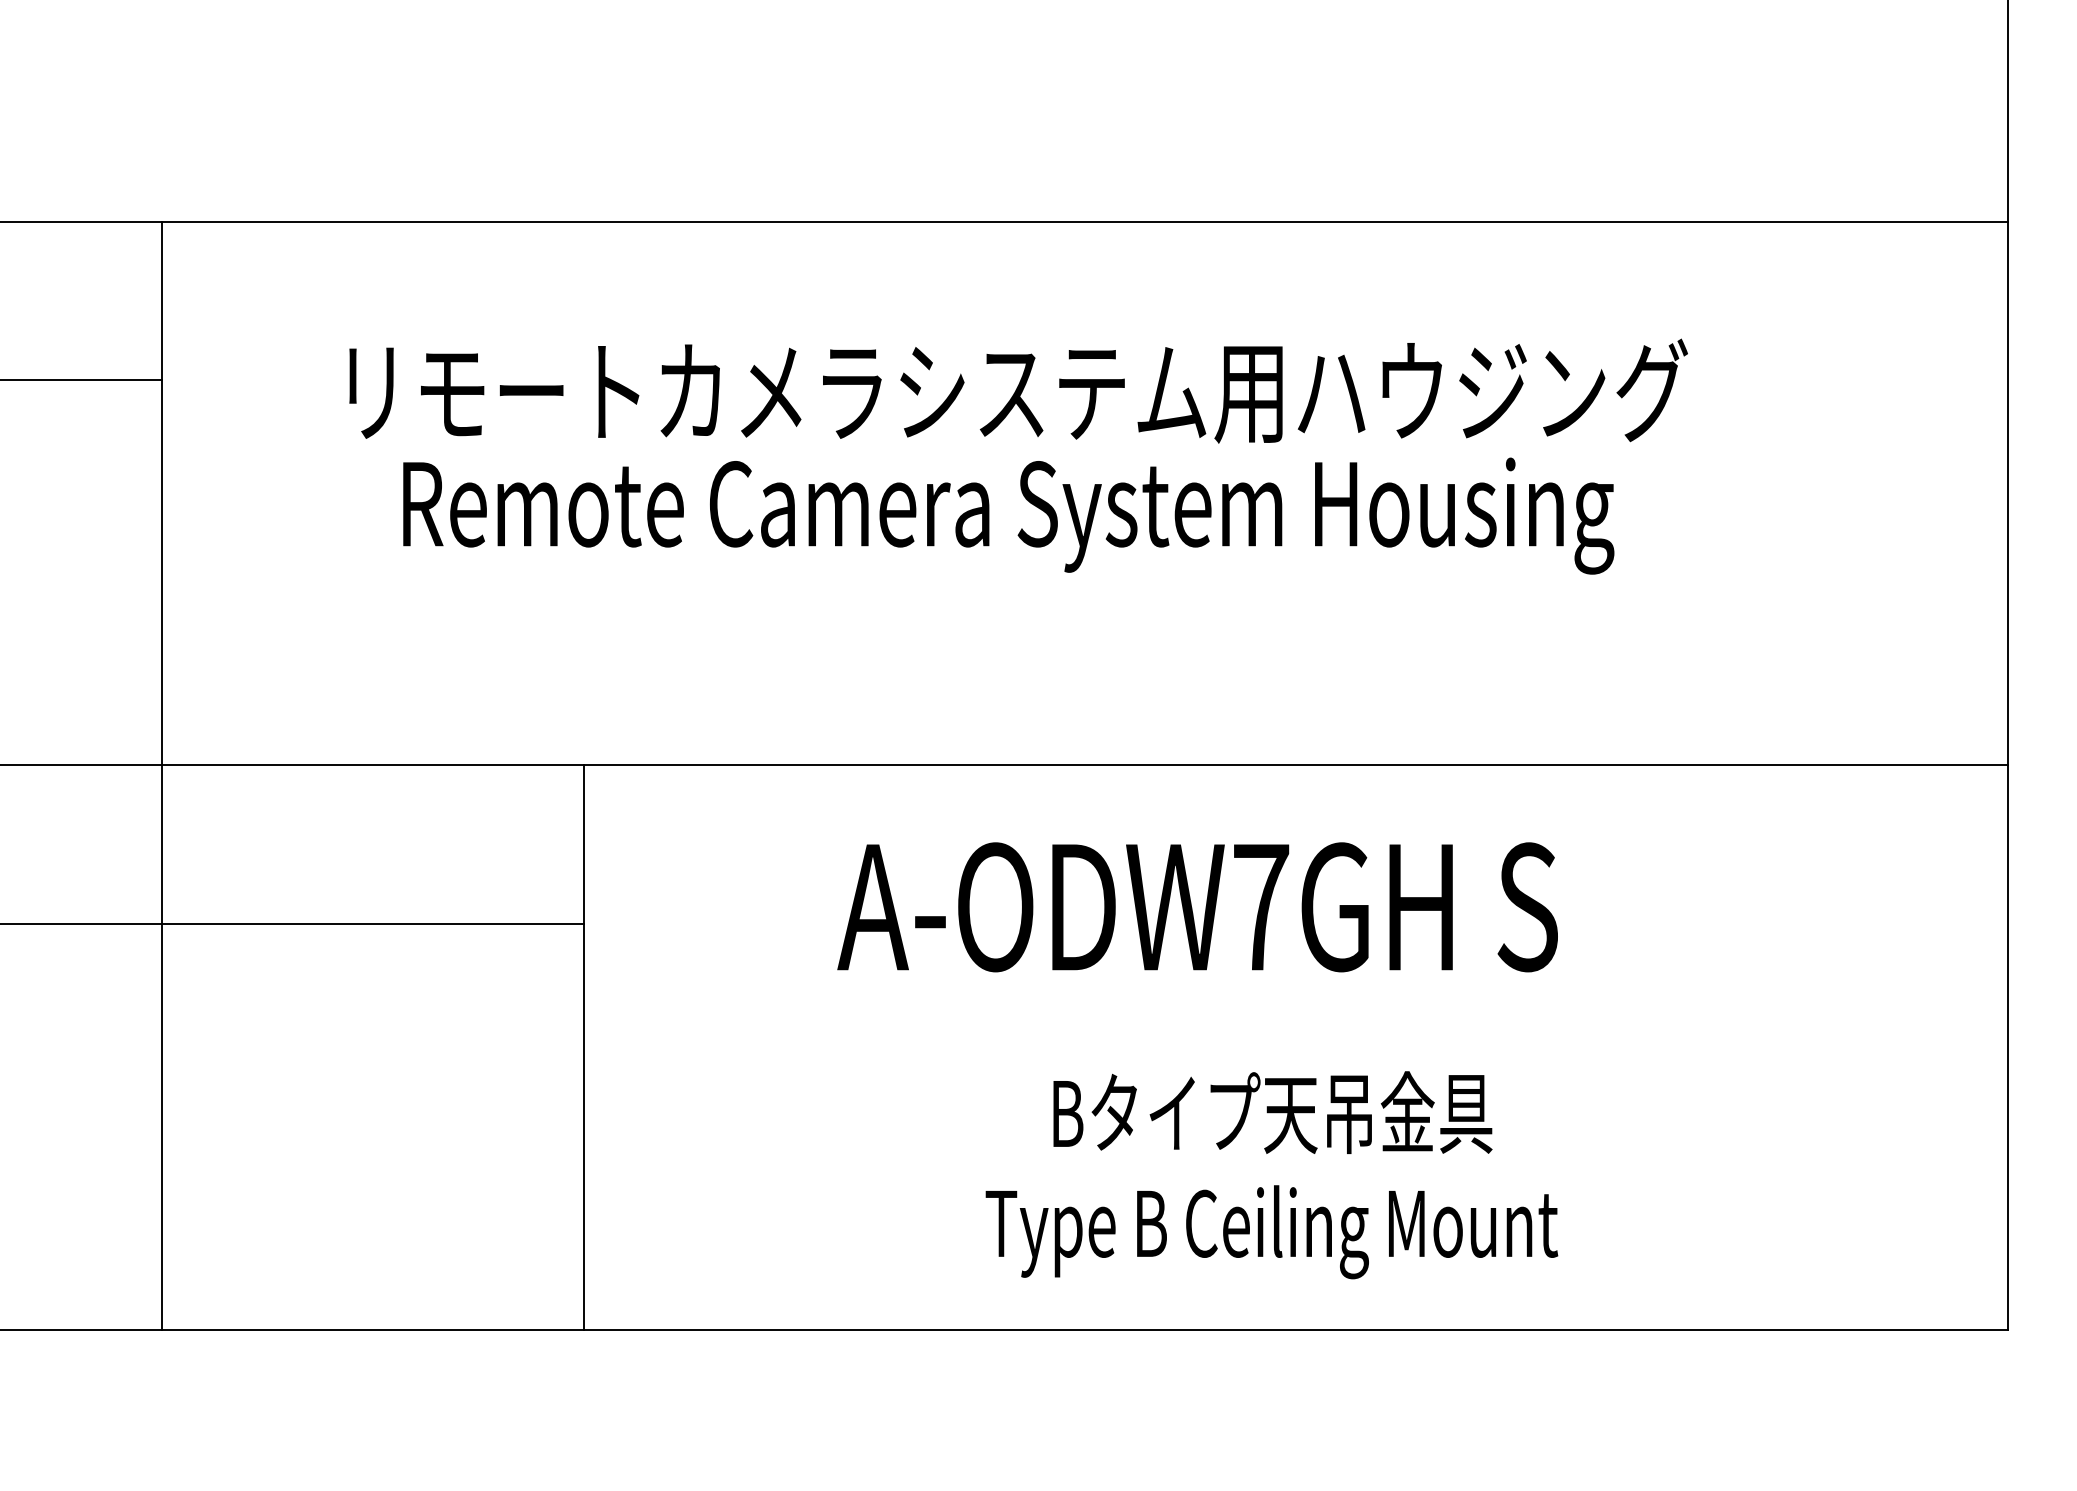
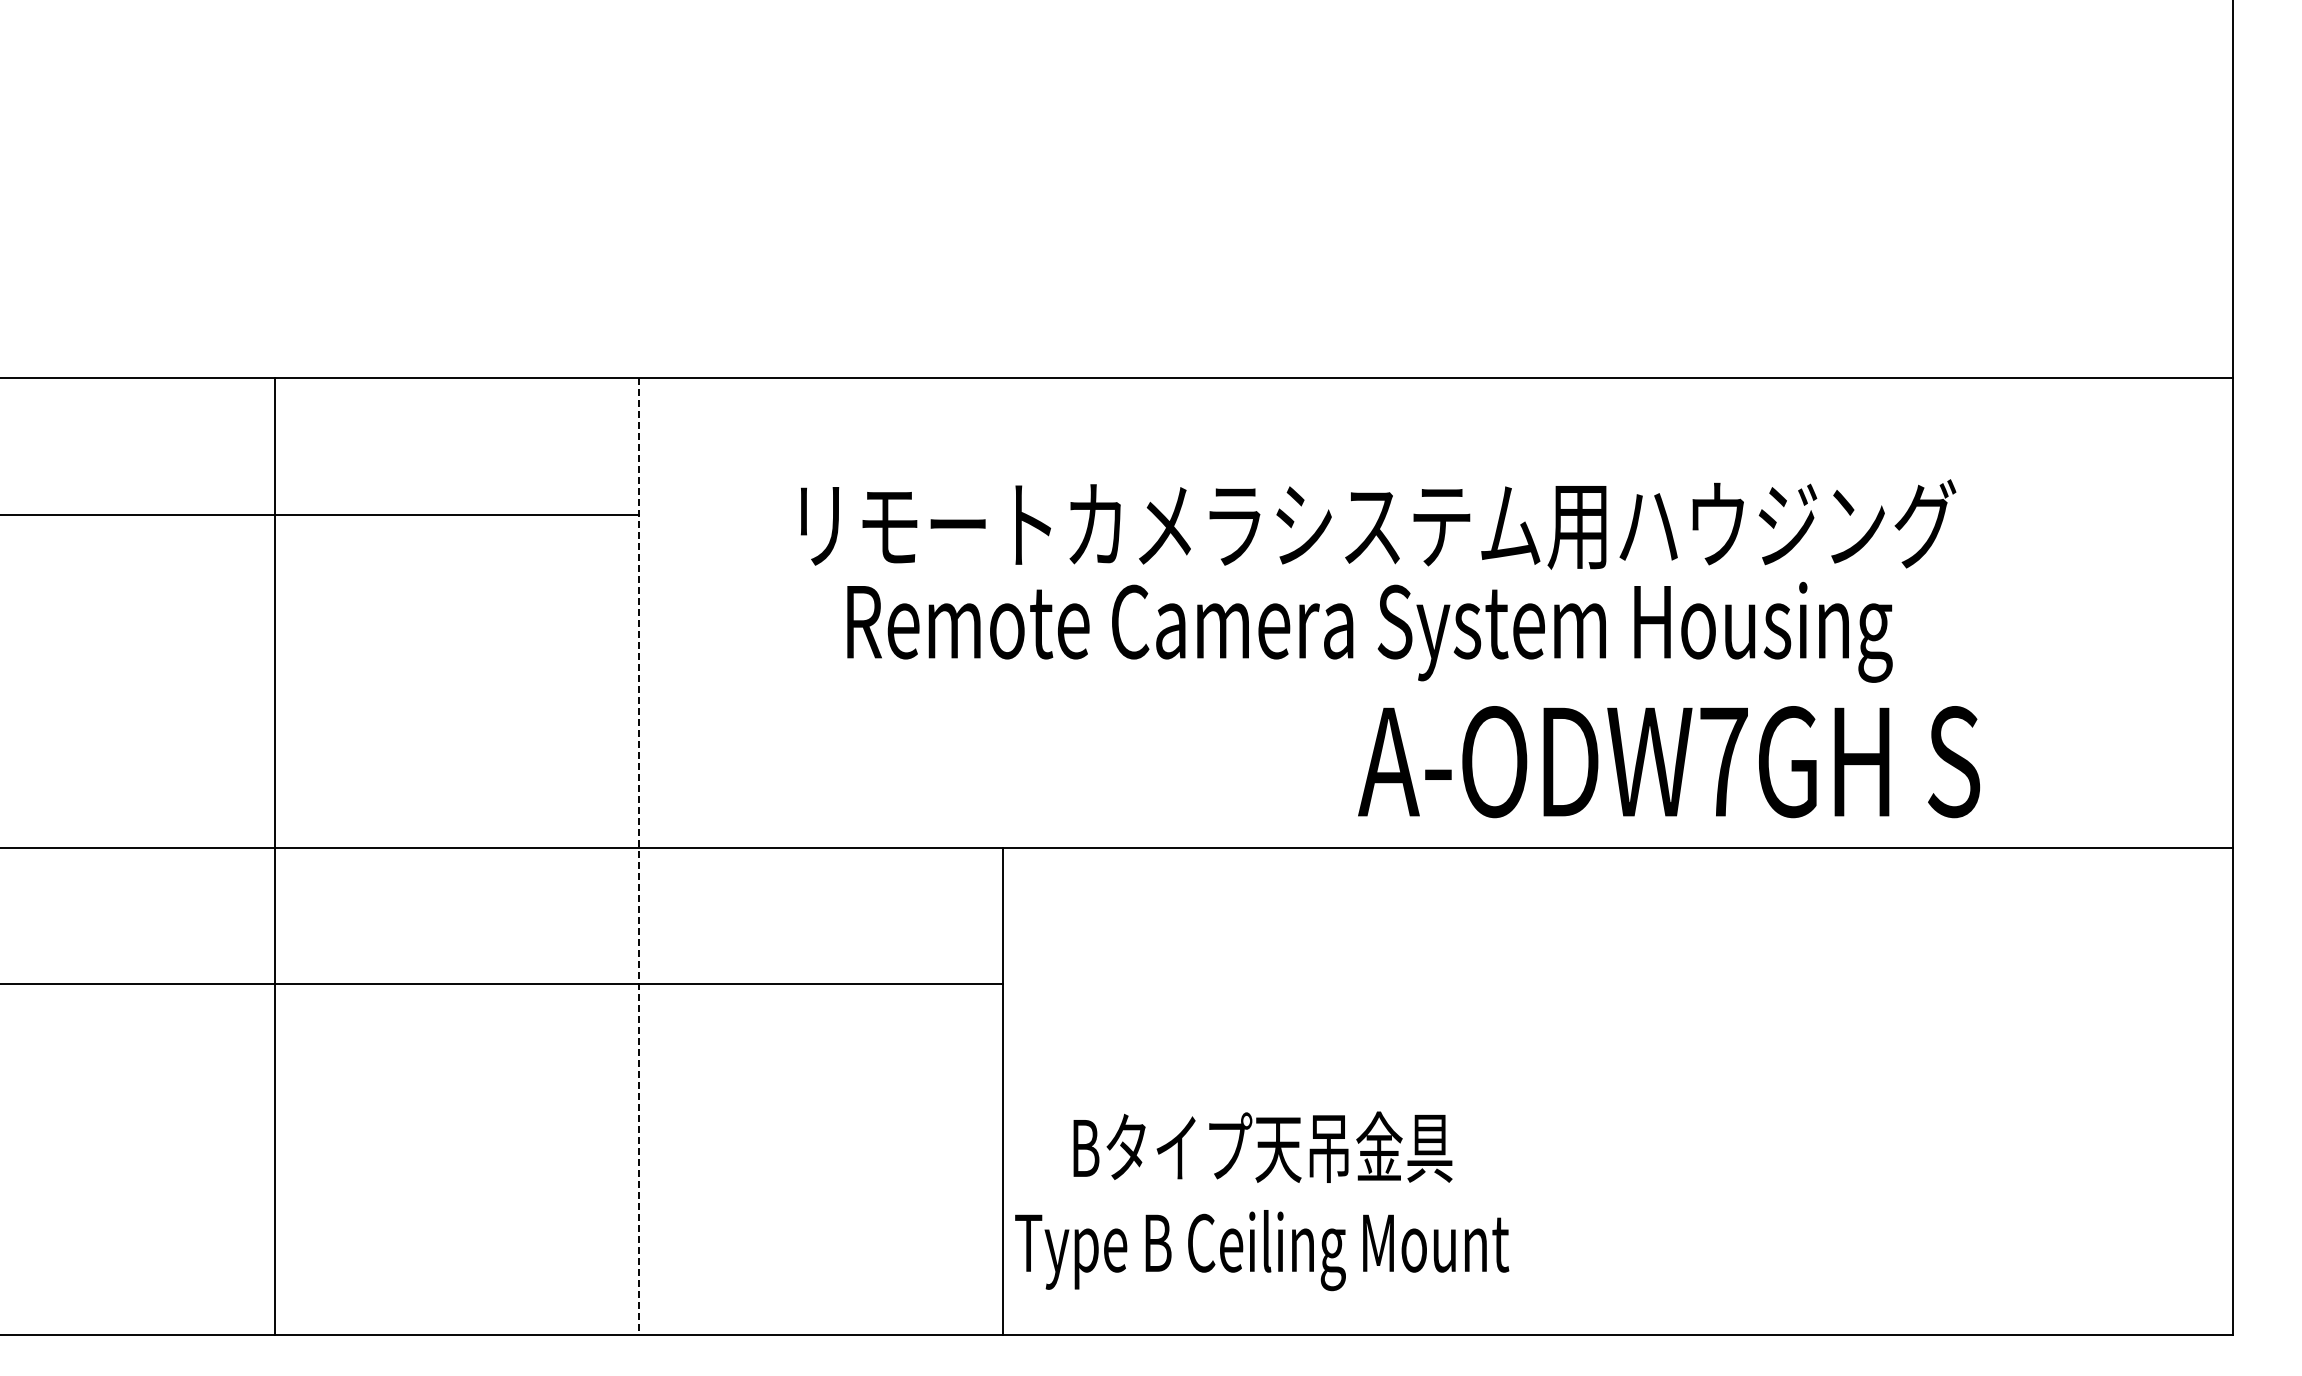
line: (161, 776) -> (638, 857), solid -> dashed
text: (1198, 907) -> (1669, 762), moved
text: (1272, 1175) -> (1262, 1201), moved

